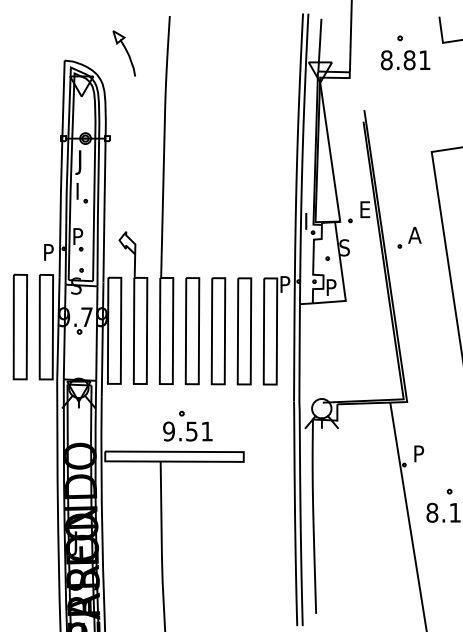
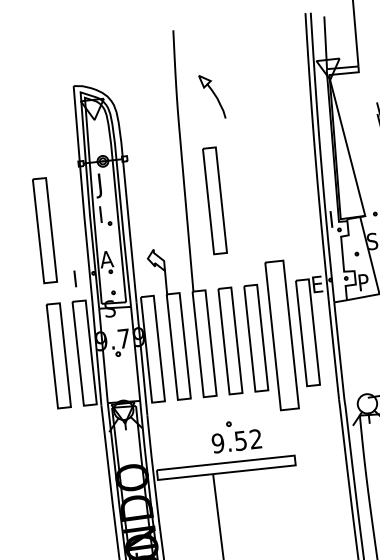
curve: (126, 52) -> (214, 95), moved
part: (192, 190) -> (214, 201), added
part: (19, 200) -> (44, 230), added
text: (78, 236) -> (106, 259), P -> A
text: (49, 248) -> (79, 274), P -> I
text: (286, 284) -> (318, 284), P -> E
part: (244, 331) -> (282, 335), size x1.4
text: (206, 431) -> (255, 439), 9.51 -> 9.52

